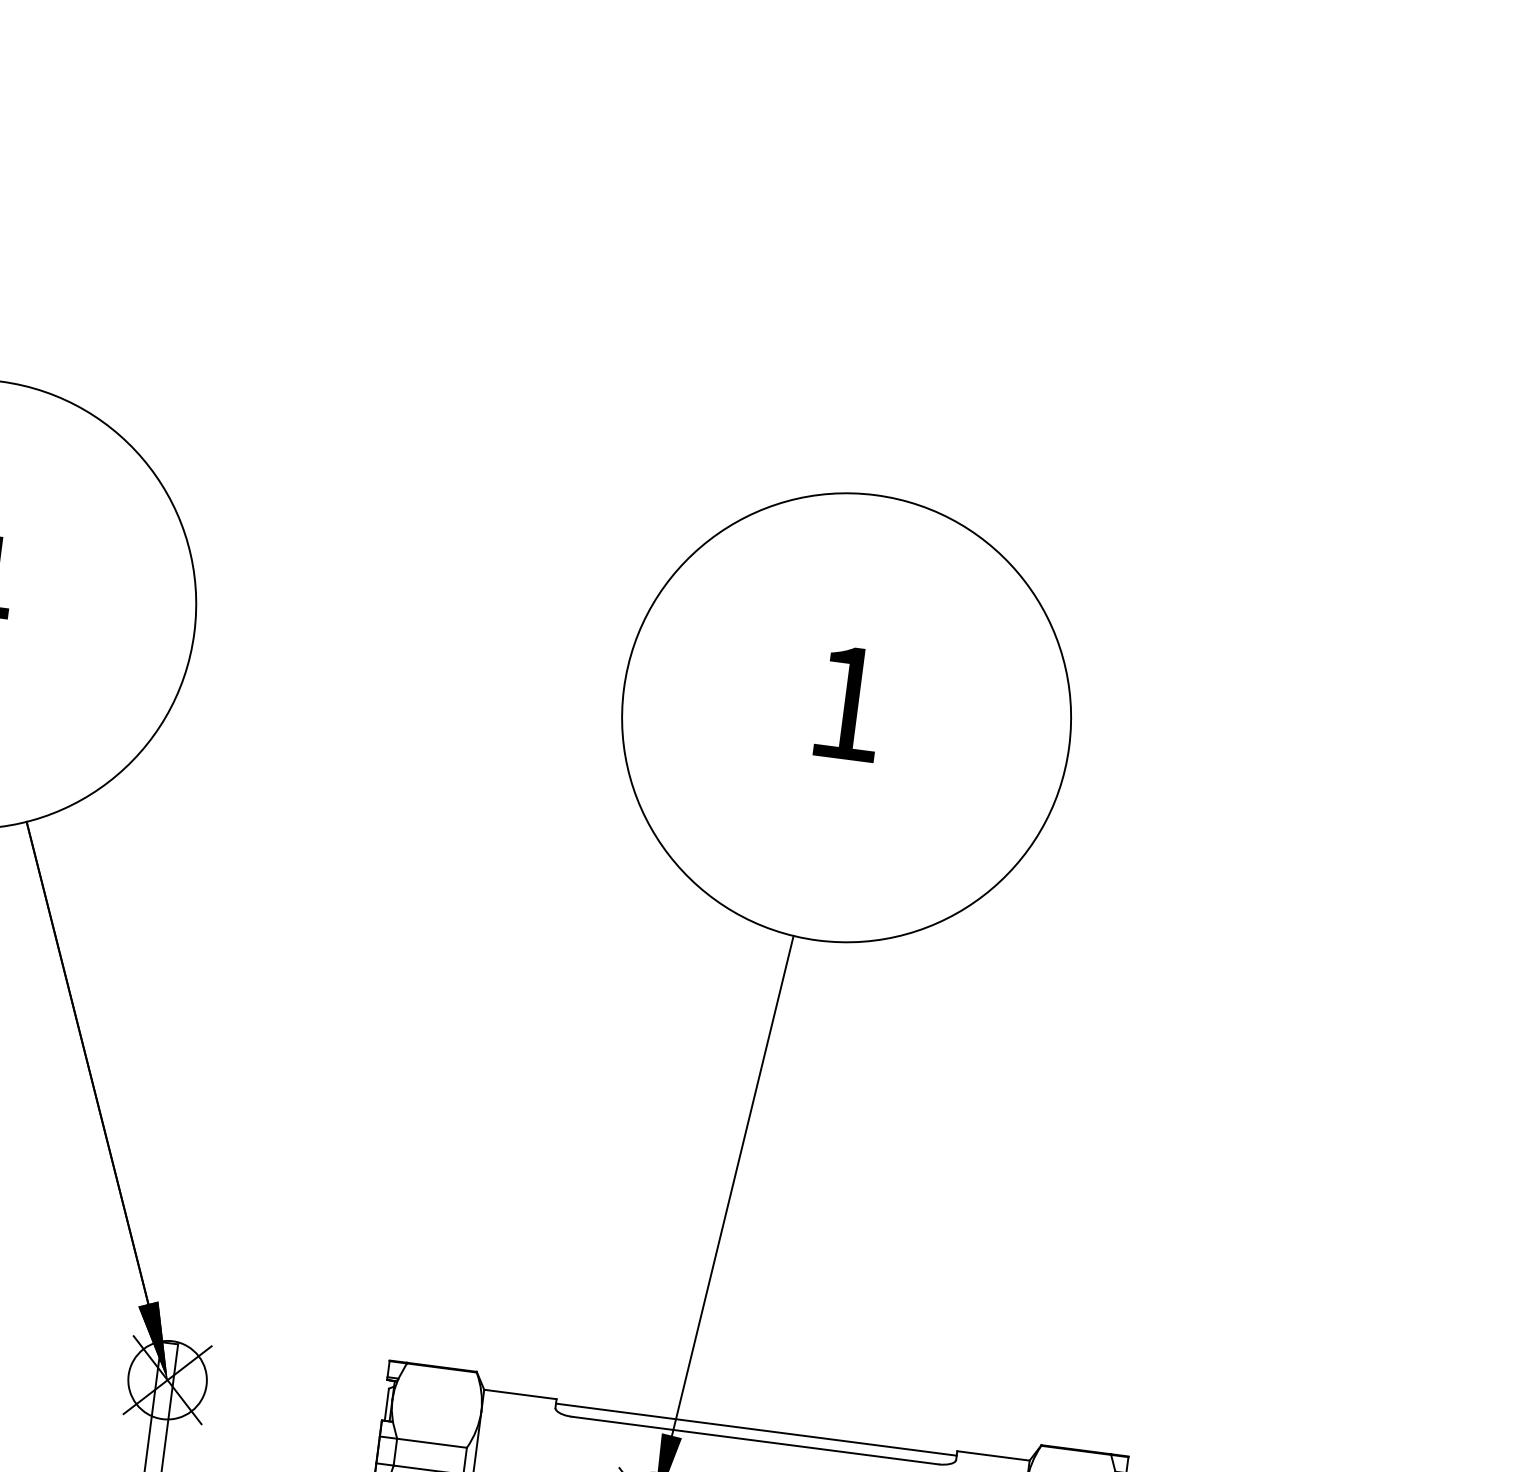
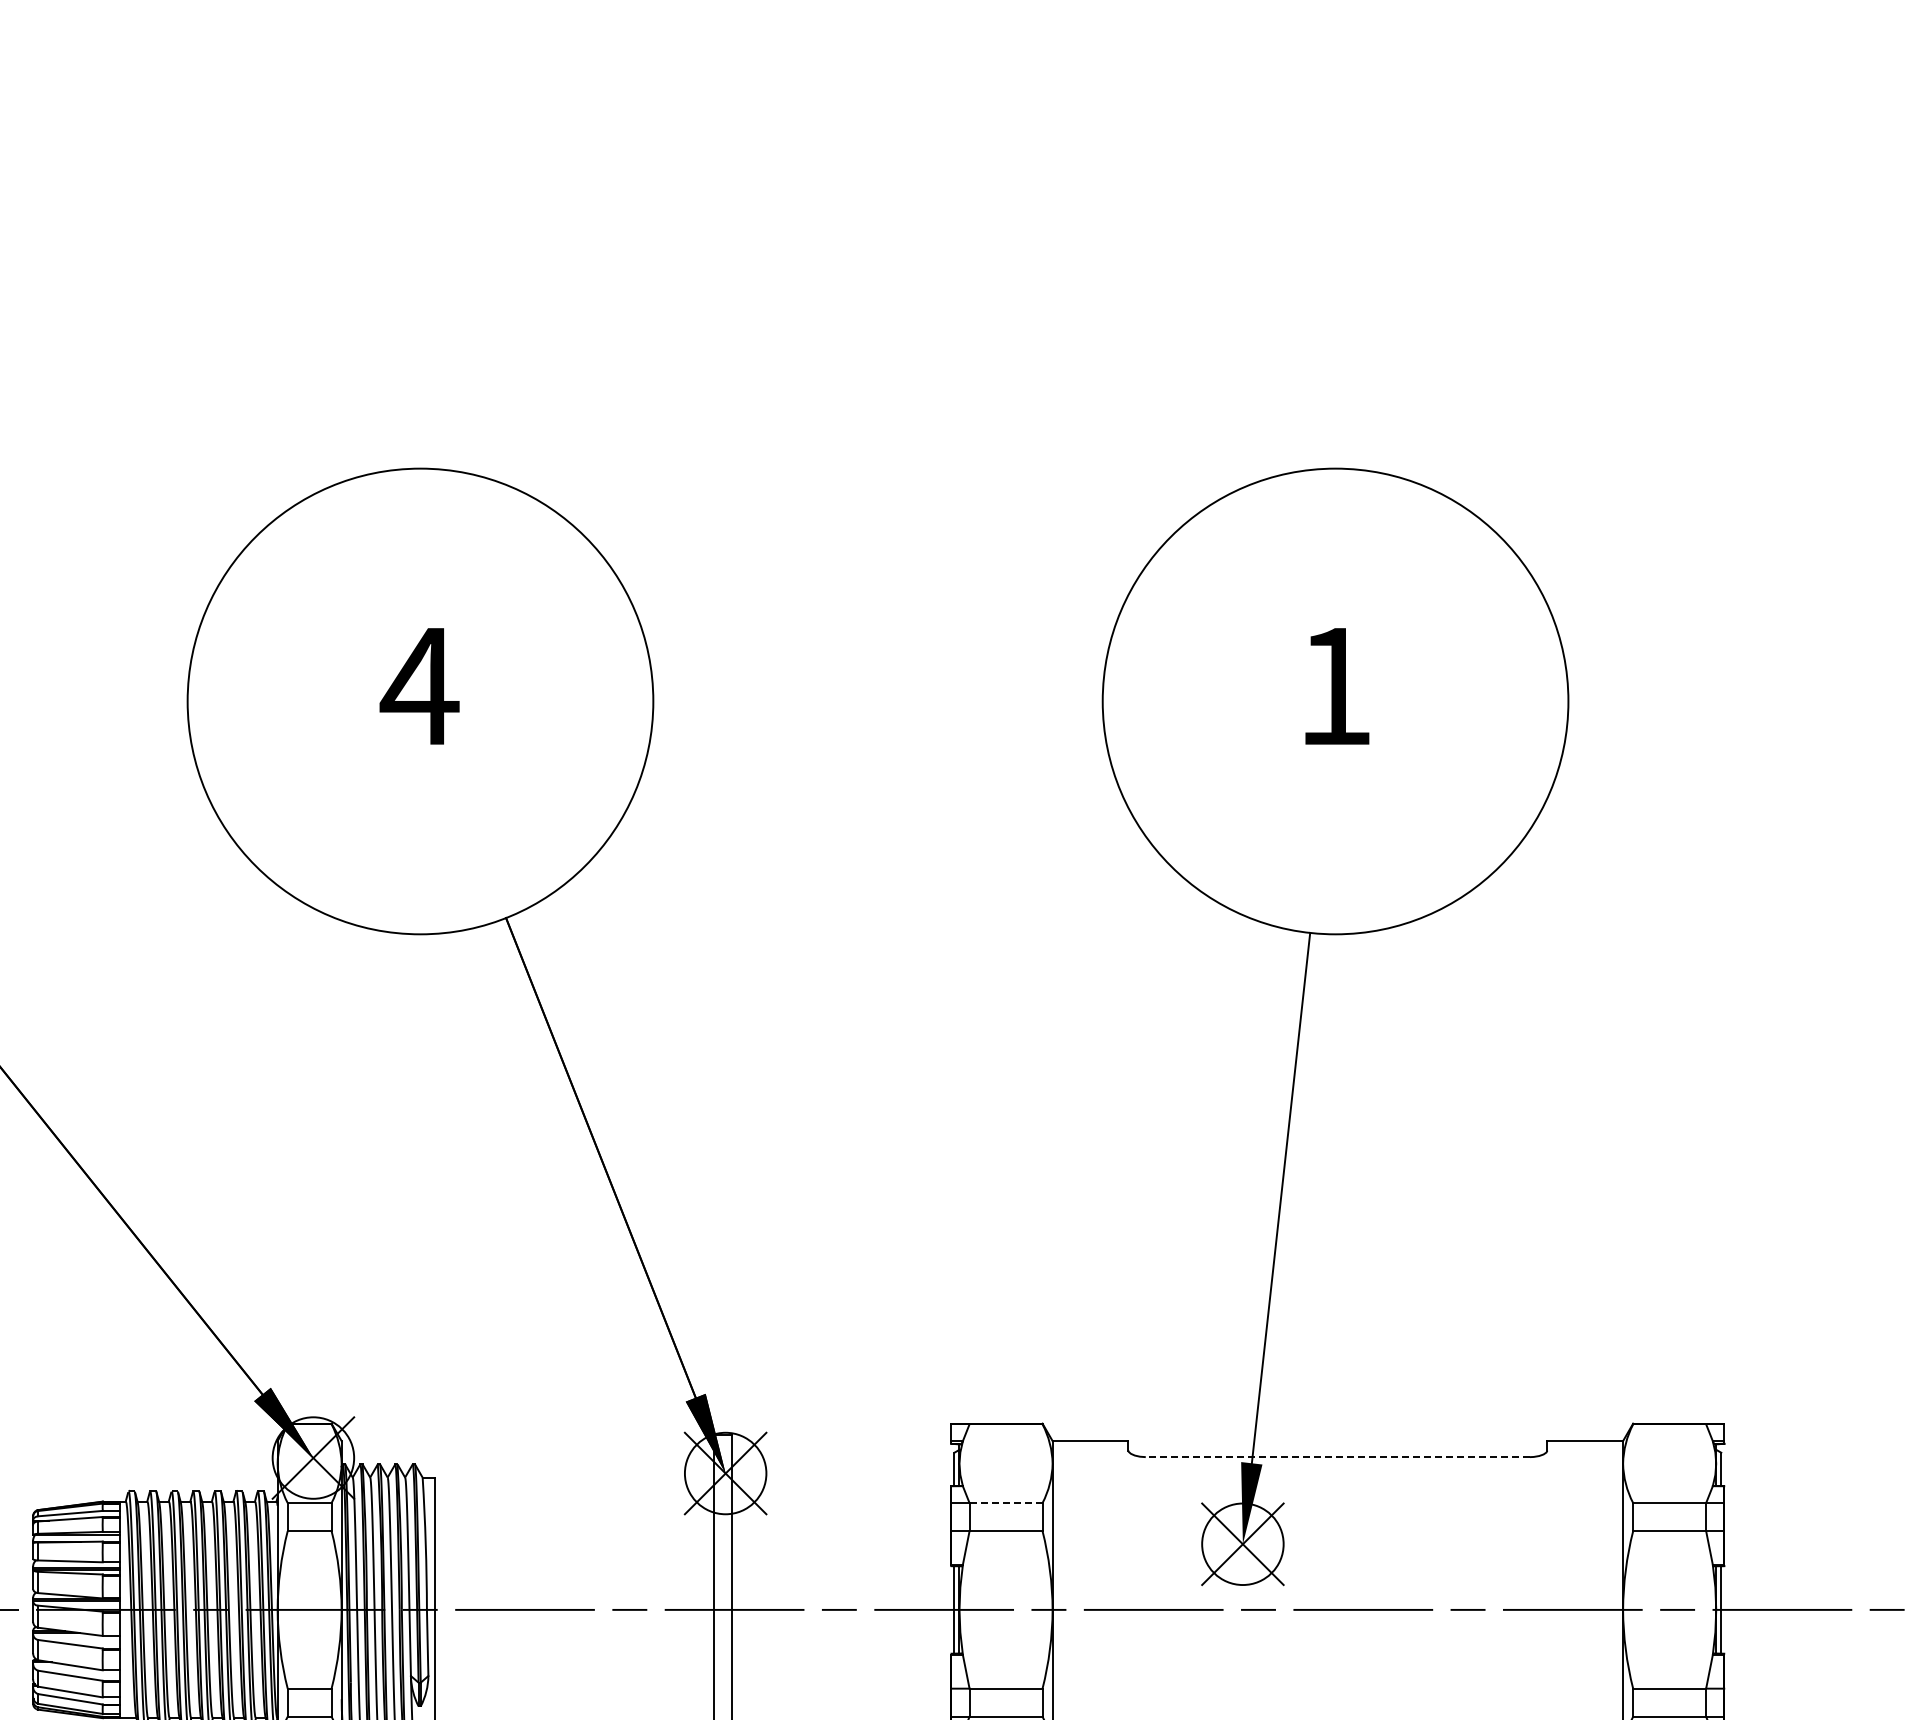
line: (756, 1429) -> (1337, 1445), removed
line: (754, 1440) -> (1337, 1457), solid -> dashed
line: (431, 1443) -> (1005, 1503), solid -> dashed

